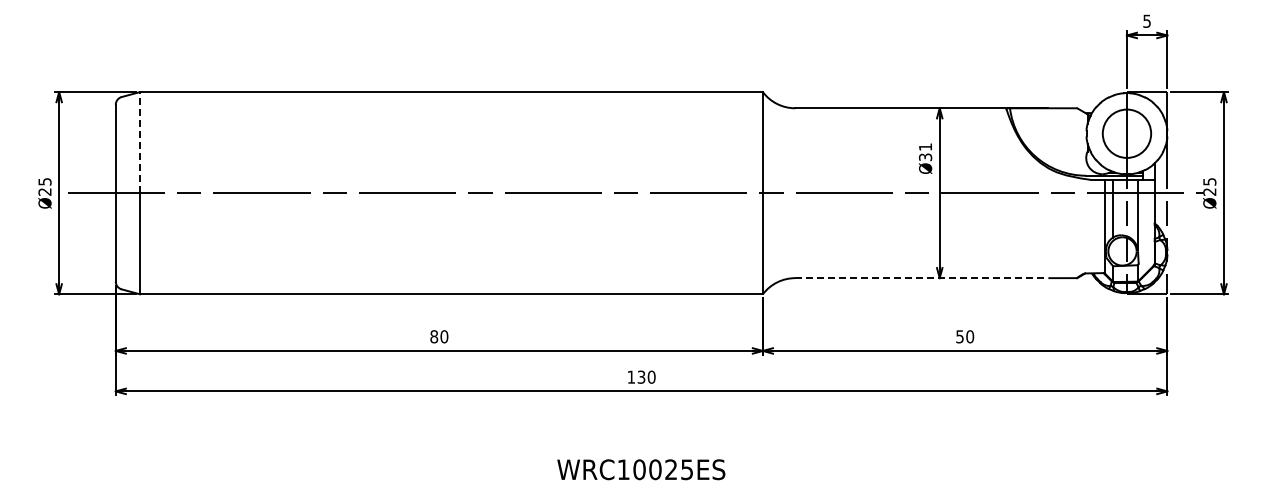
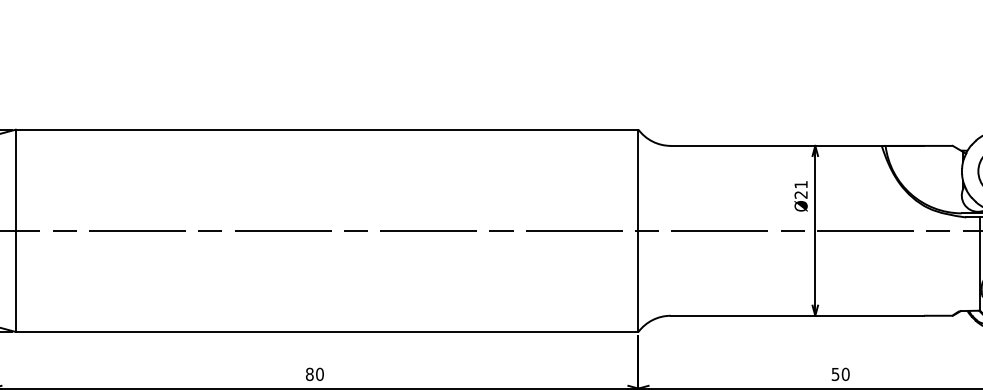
line: (140, 142) -> (16, 180), dashed -> solid
text: (925, 157) -> (801, 195), Ø31 -> Ø21
line: (921, 278) -> (797, 316), dashed -> solid

